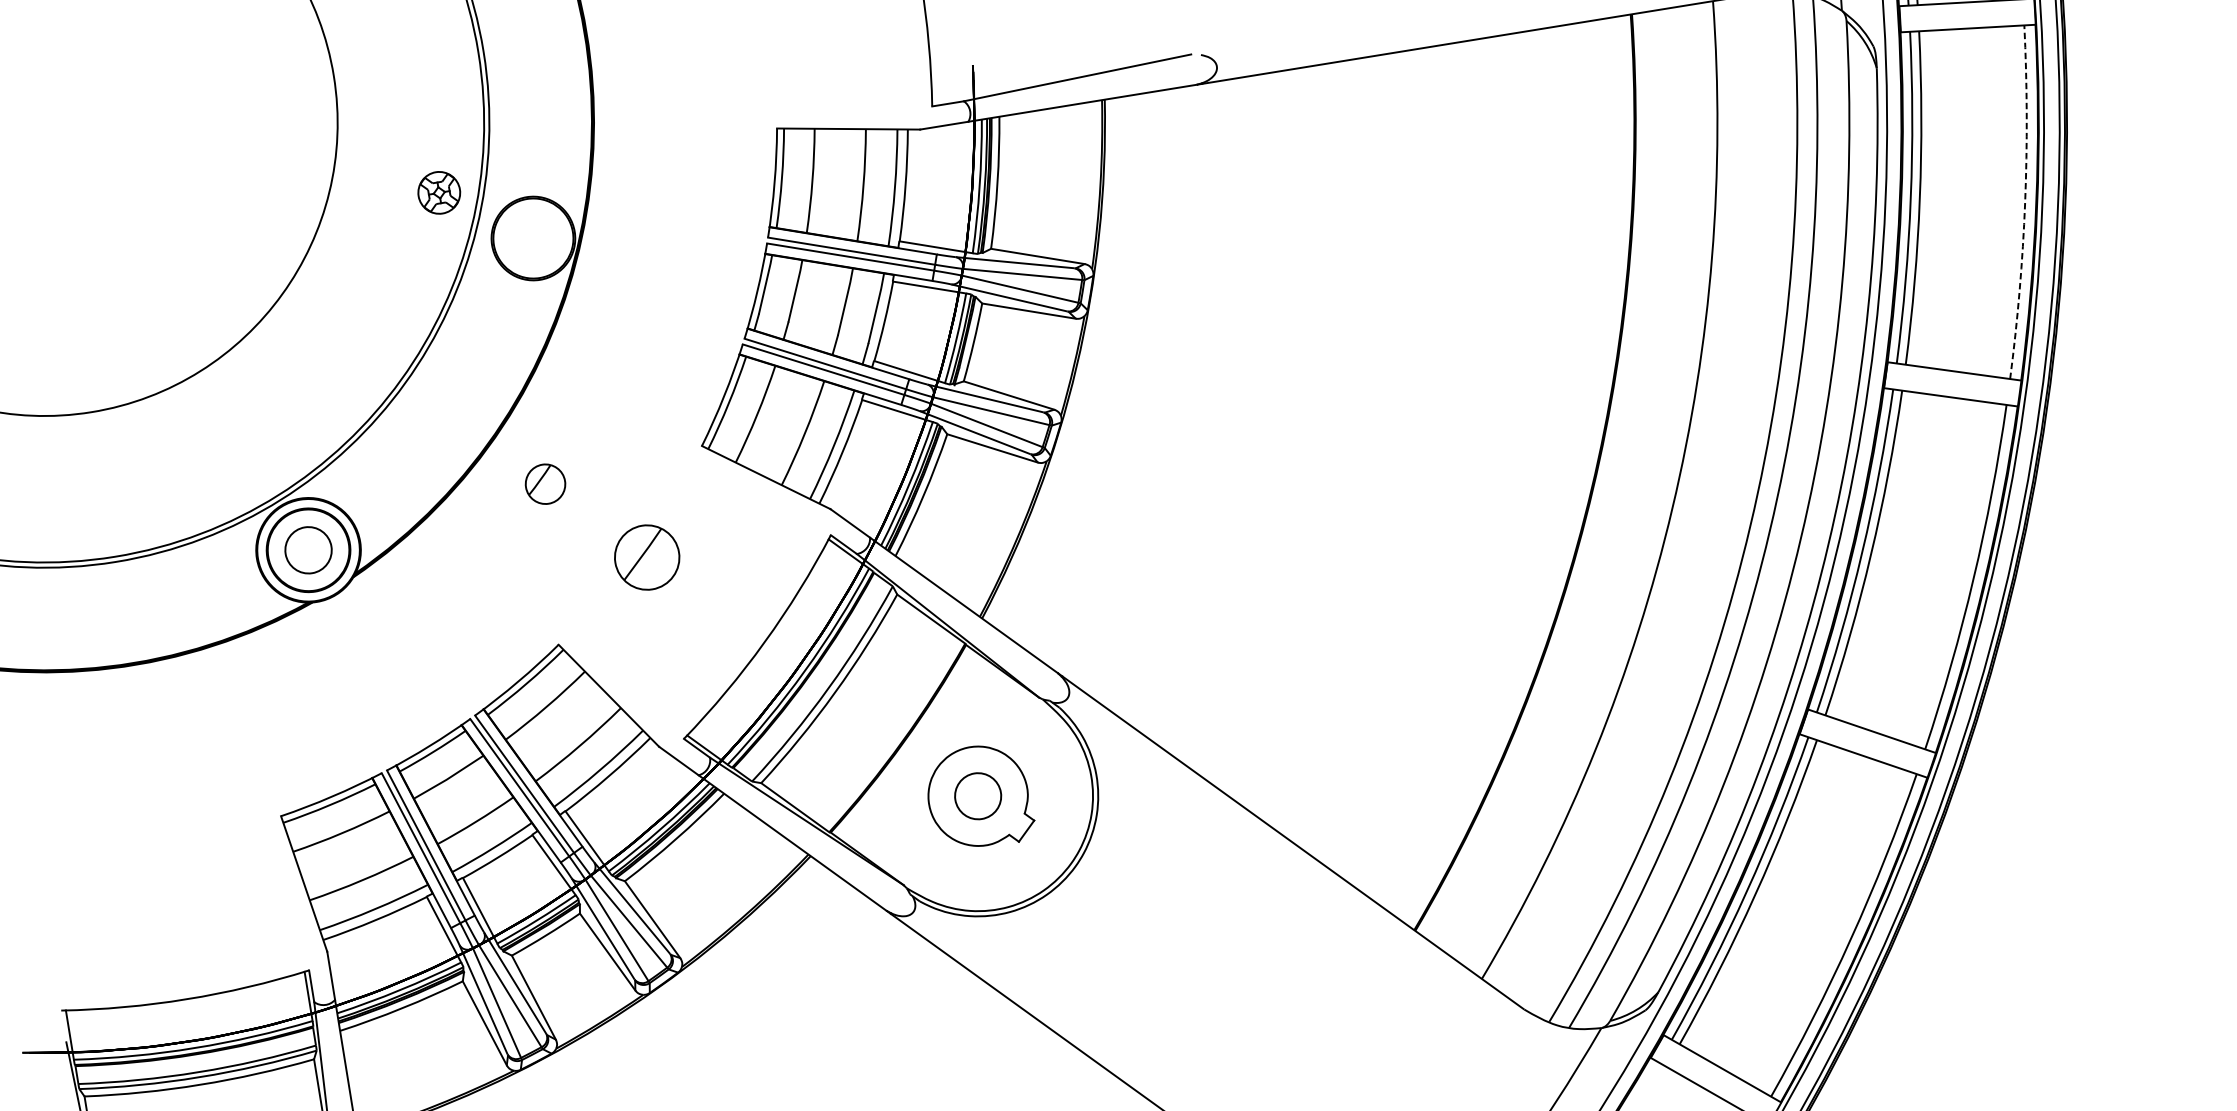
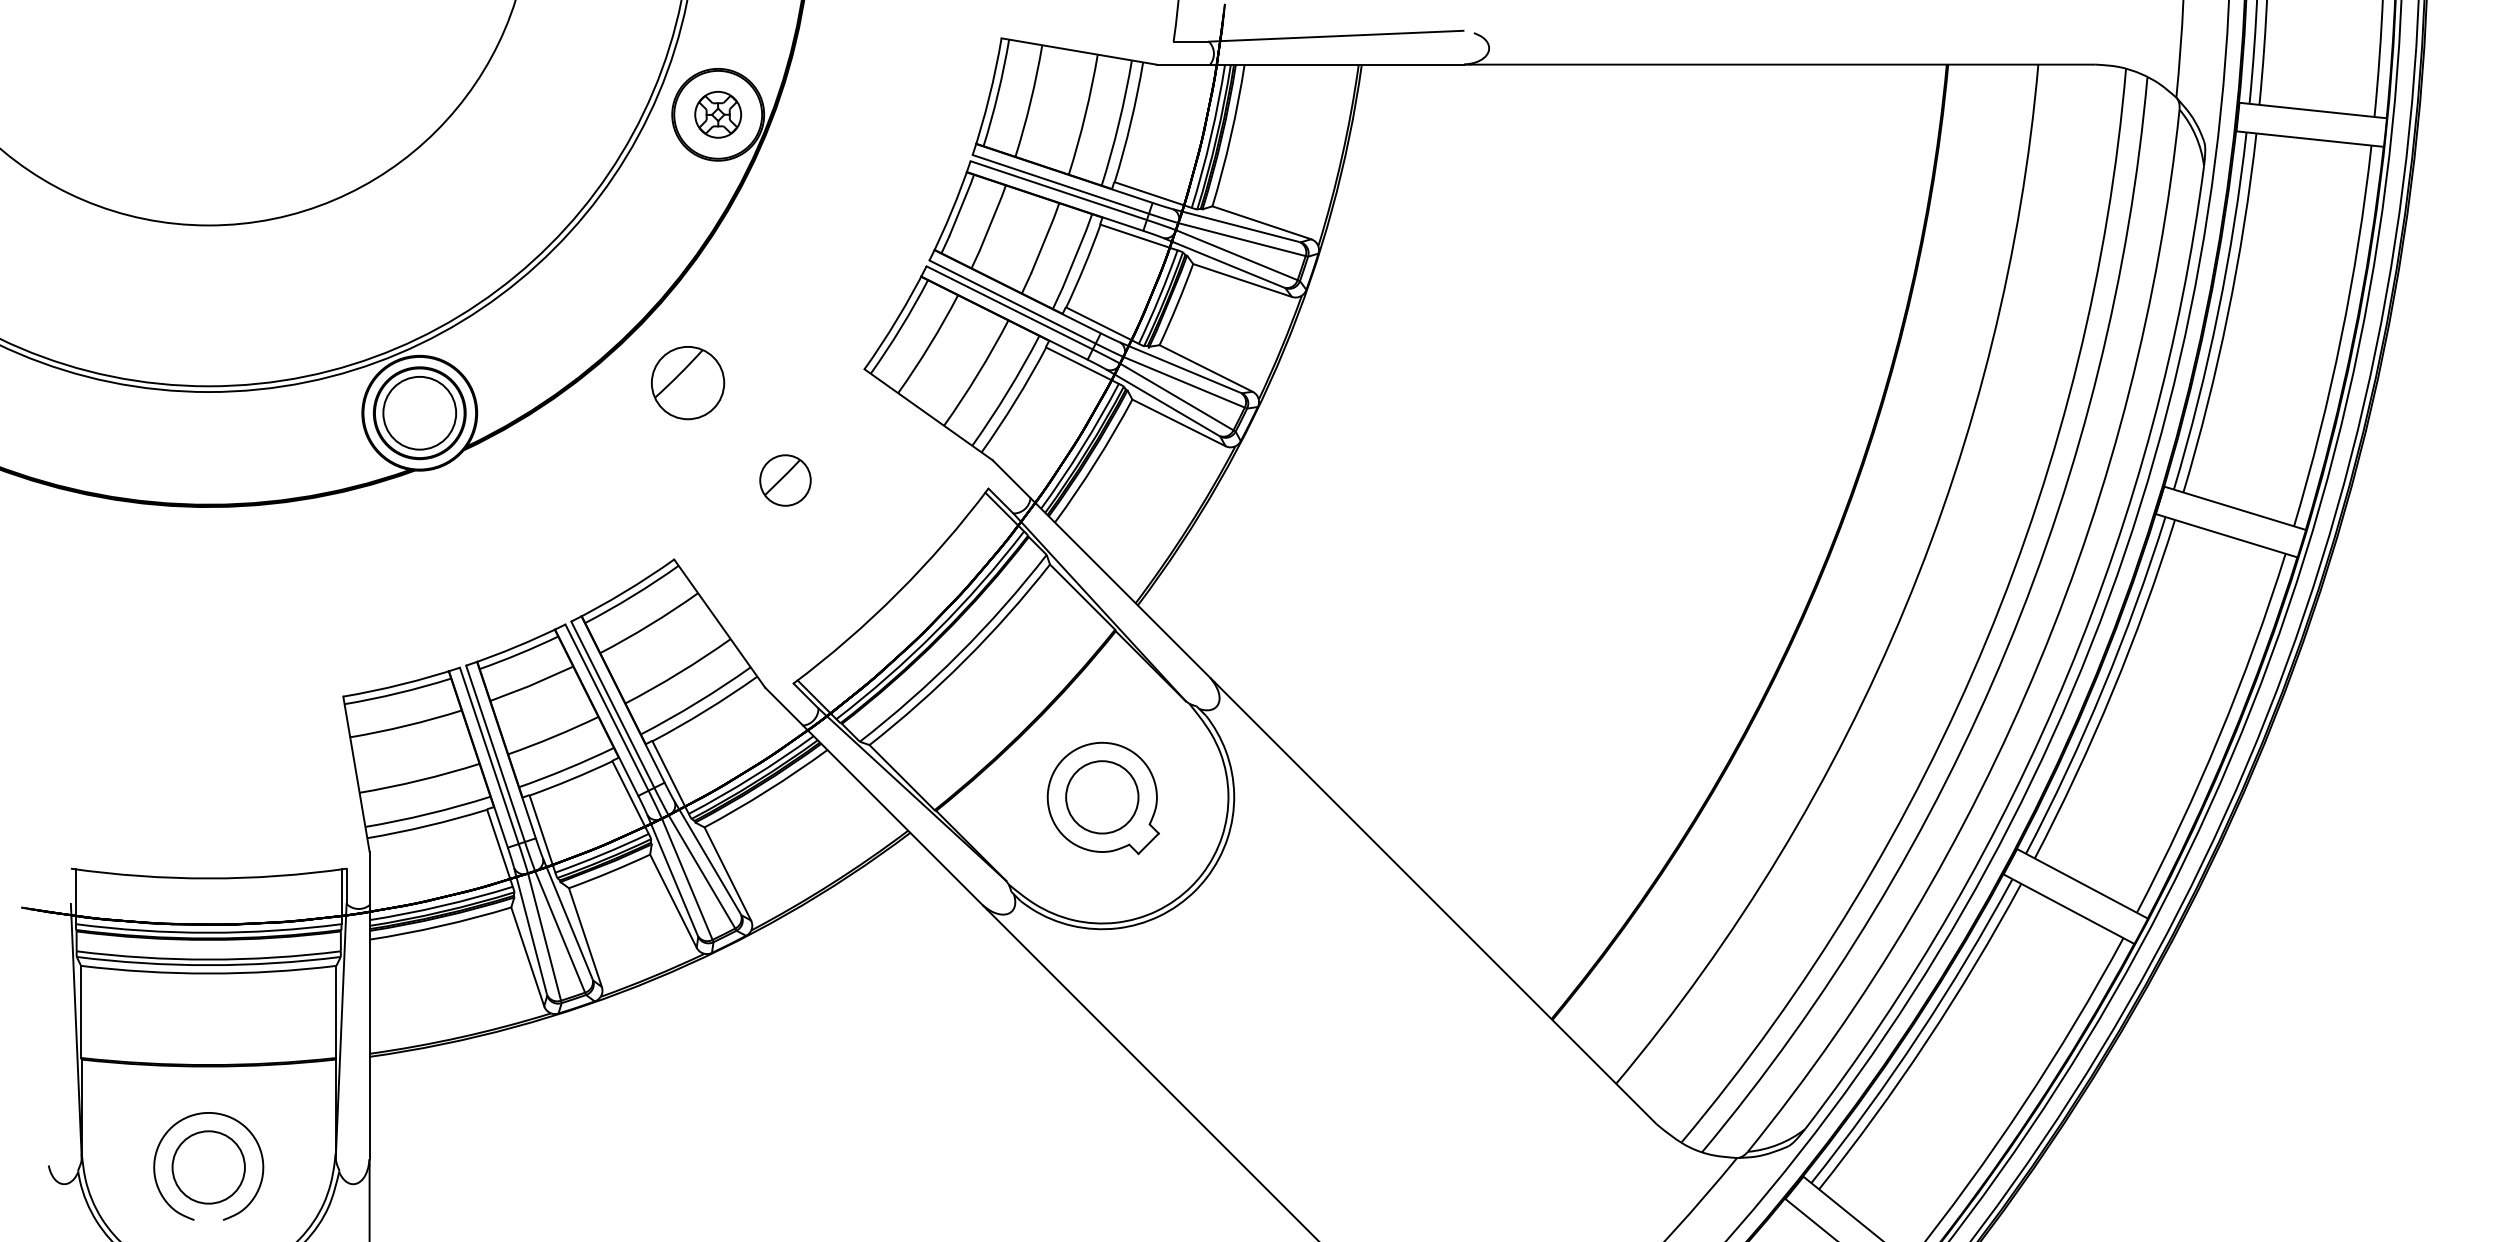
part: (439, 192) -> (718, 114), moved
arc: (2025, 202) -> (2341, 337), dashed -> solid
part: (545, 484) -> (688, 383), size x1.67
circle: (308, 549) -> (419, 412), size x1.43
part: (647, 557) -> (785, 480), size x0.71
circle: (978, 796) -> (1102, 797), size x1.43

